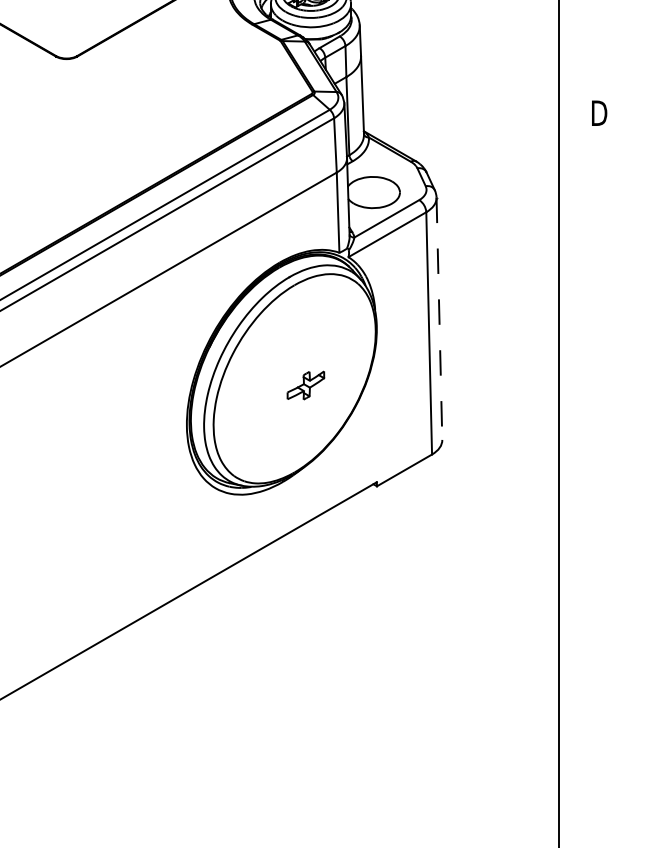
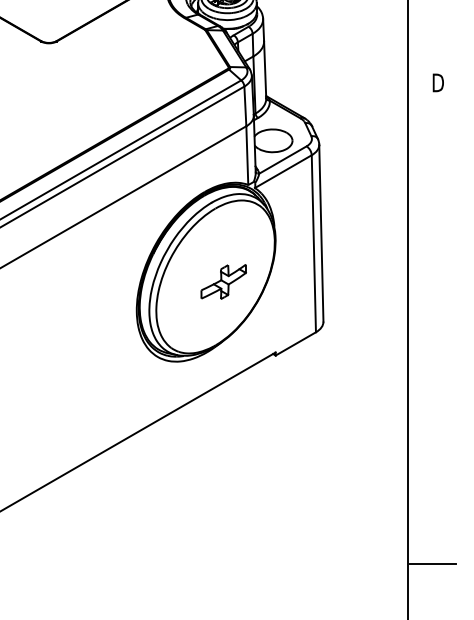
line: (439, 319) -> (321, 233), dashed -> solid
part: (305, 385) -> (223, 281), size x1.67
line: (591, 771) -> (432, 563), added

